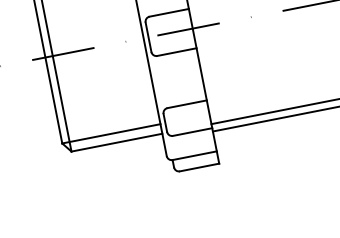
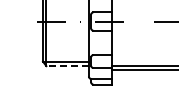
line: (116, 143) -> (67, 66), solid -> dashed

